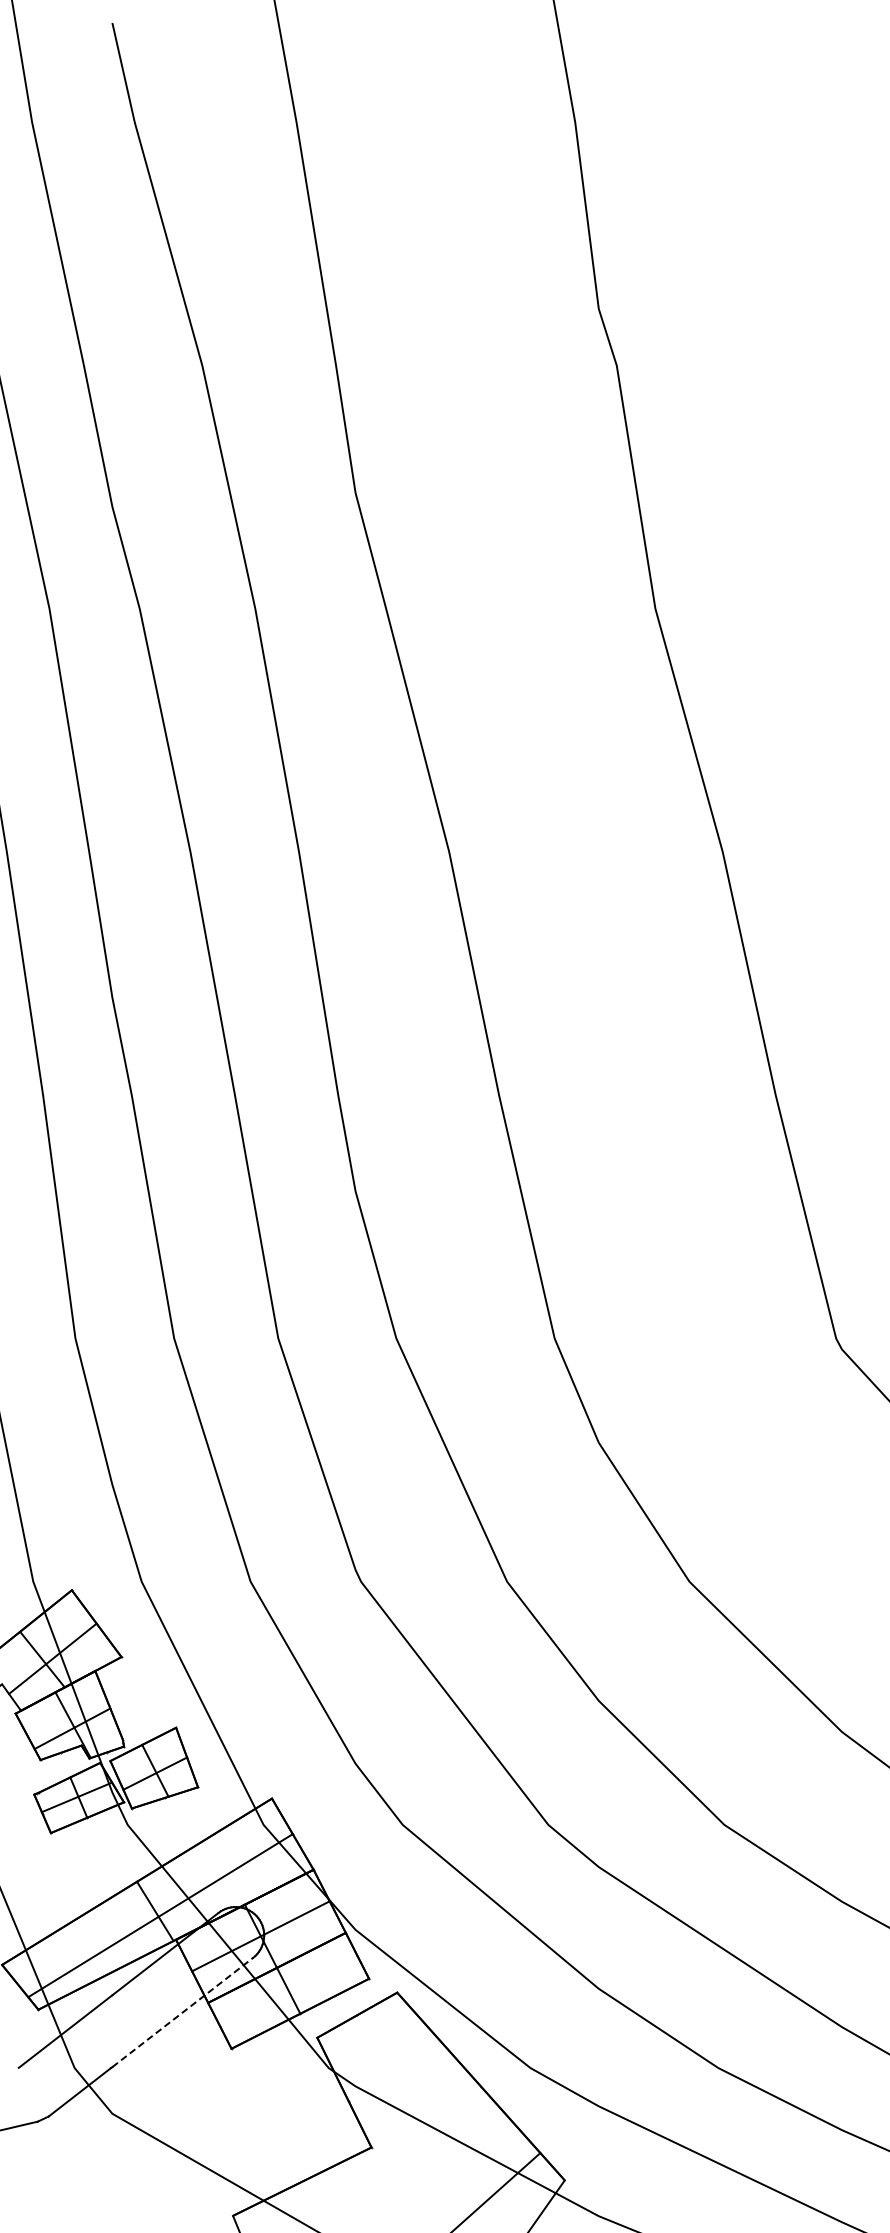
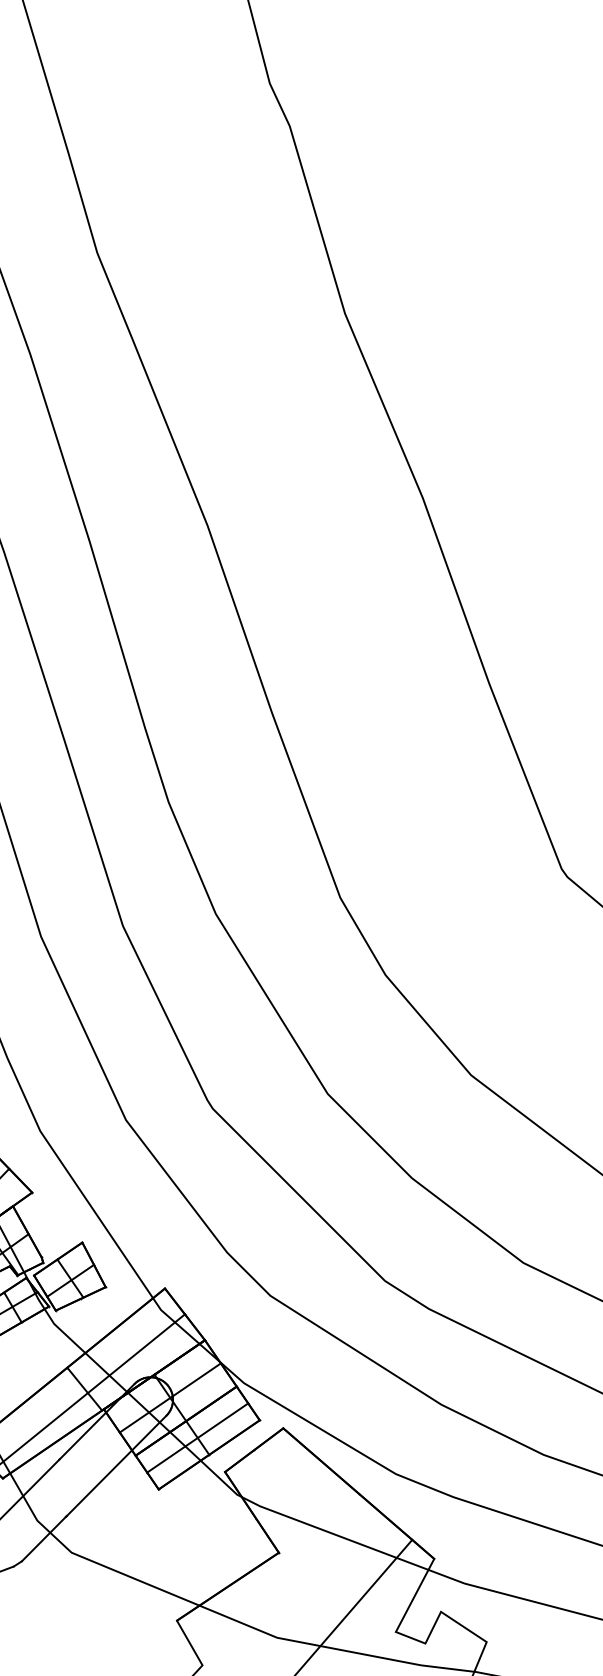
line: (288, 1990) -> (197, 1437), added
line: (183, 2012) -> (117, 1465), dashed -> solid

